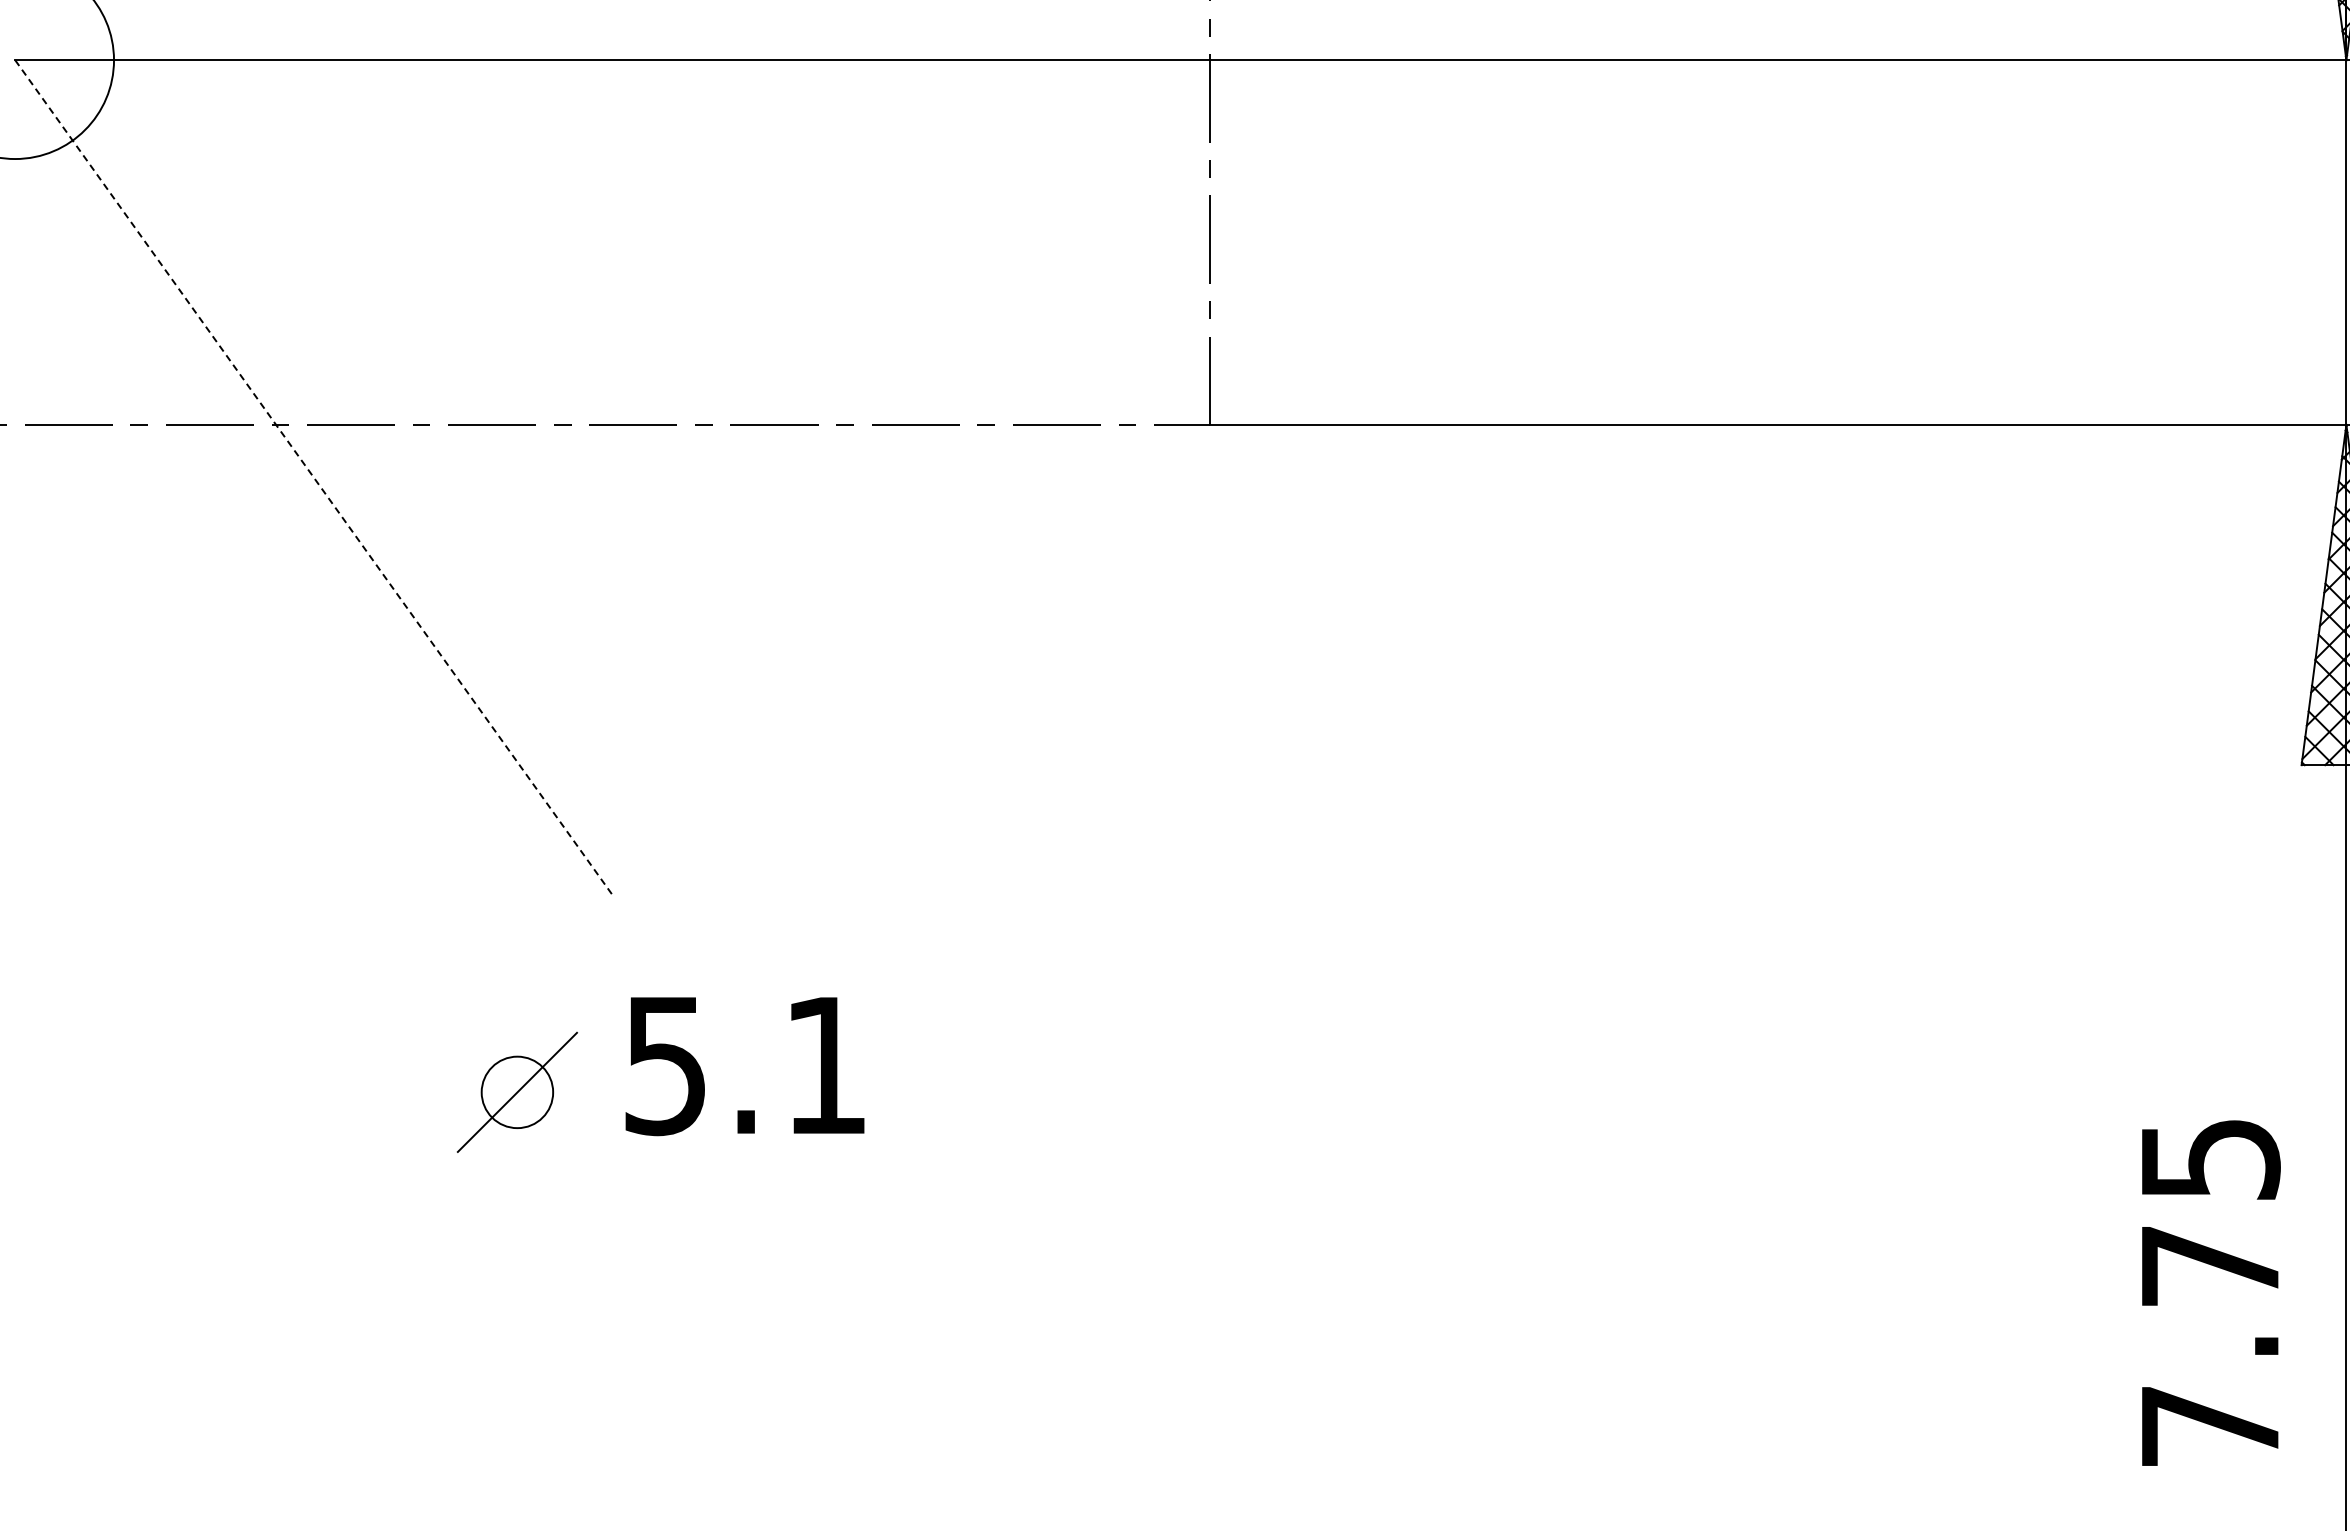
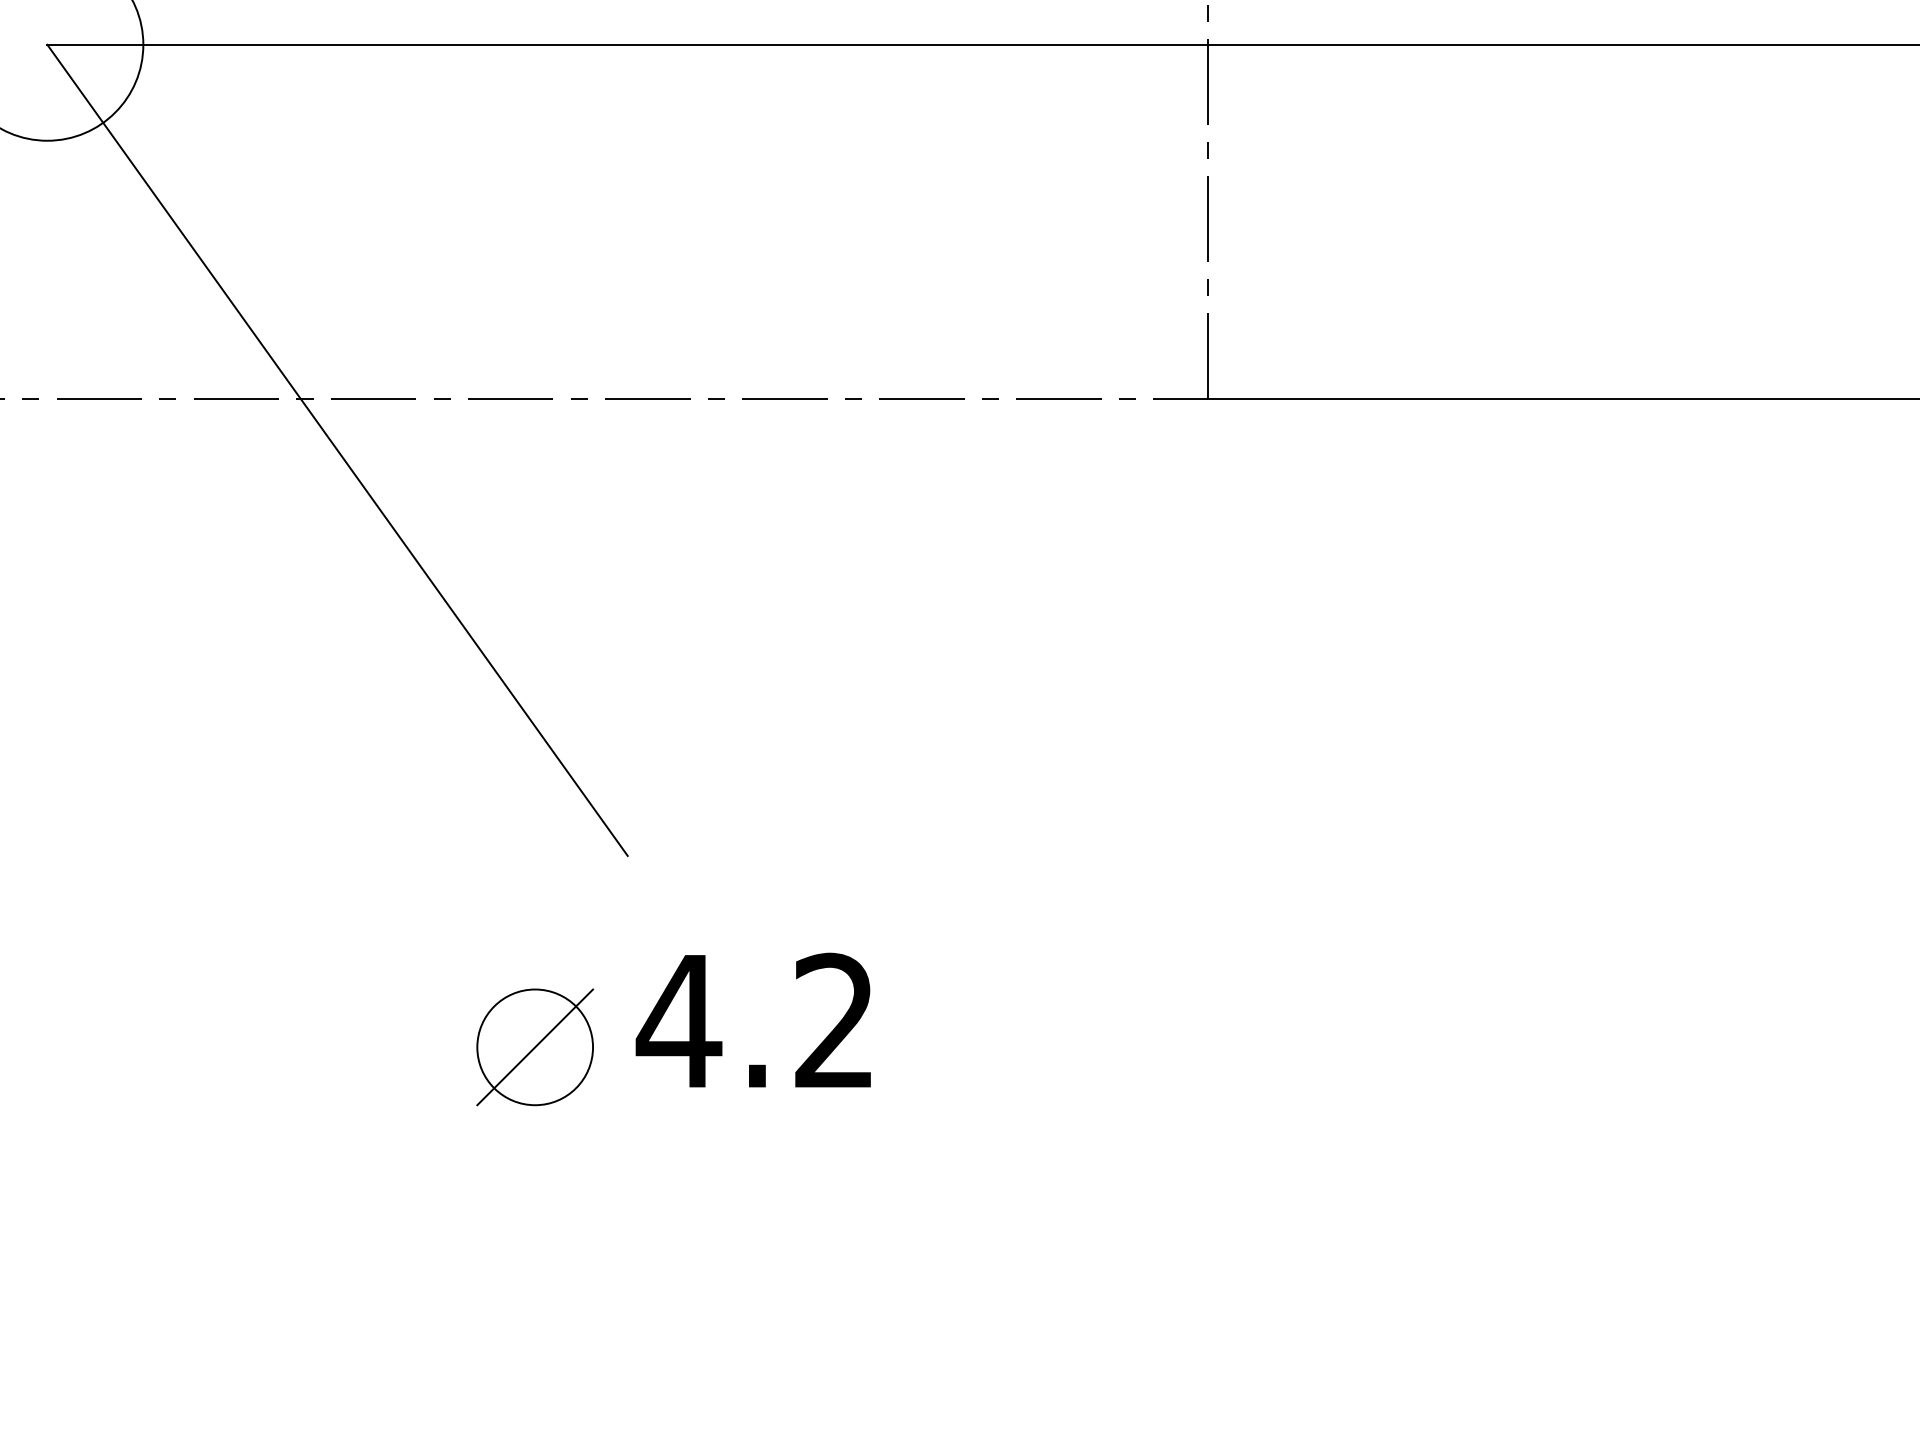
line: (314, 478) -> (338, 451), dashed -> solid
text: (742, 1065) -> (753, 1021), 5.1 -> 4.2
circle: (517, 1091) -> (535, 1046), size x1.67

